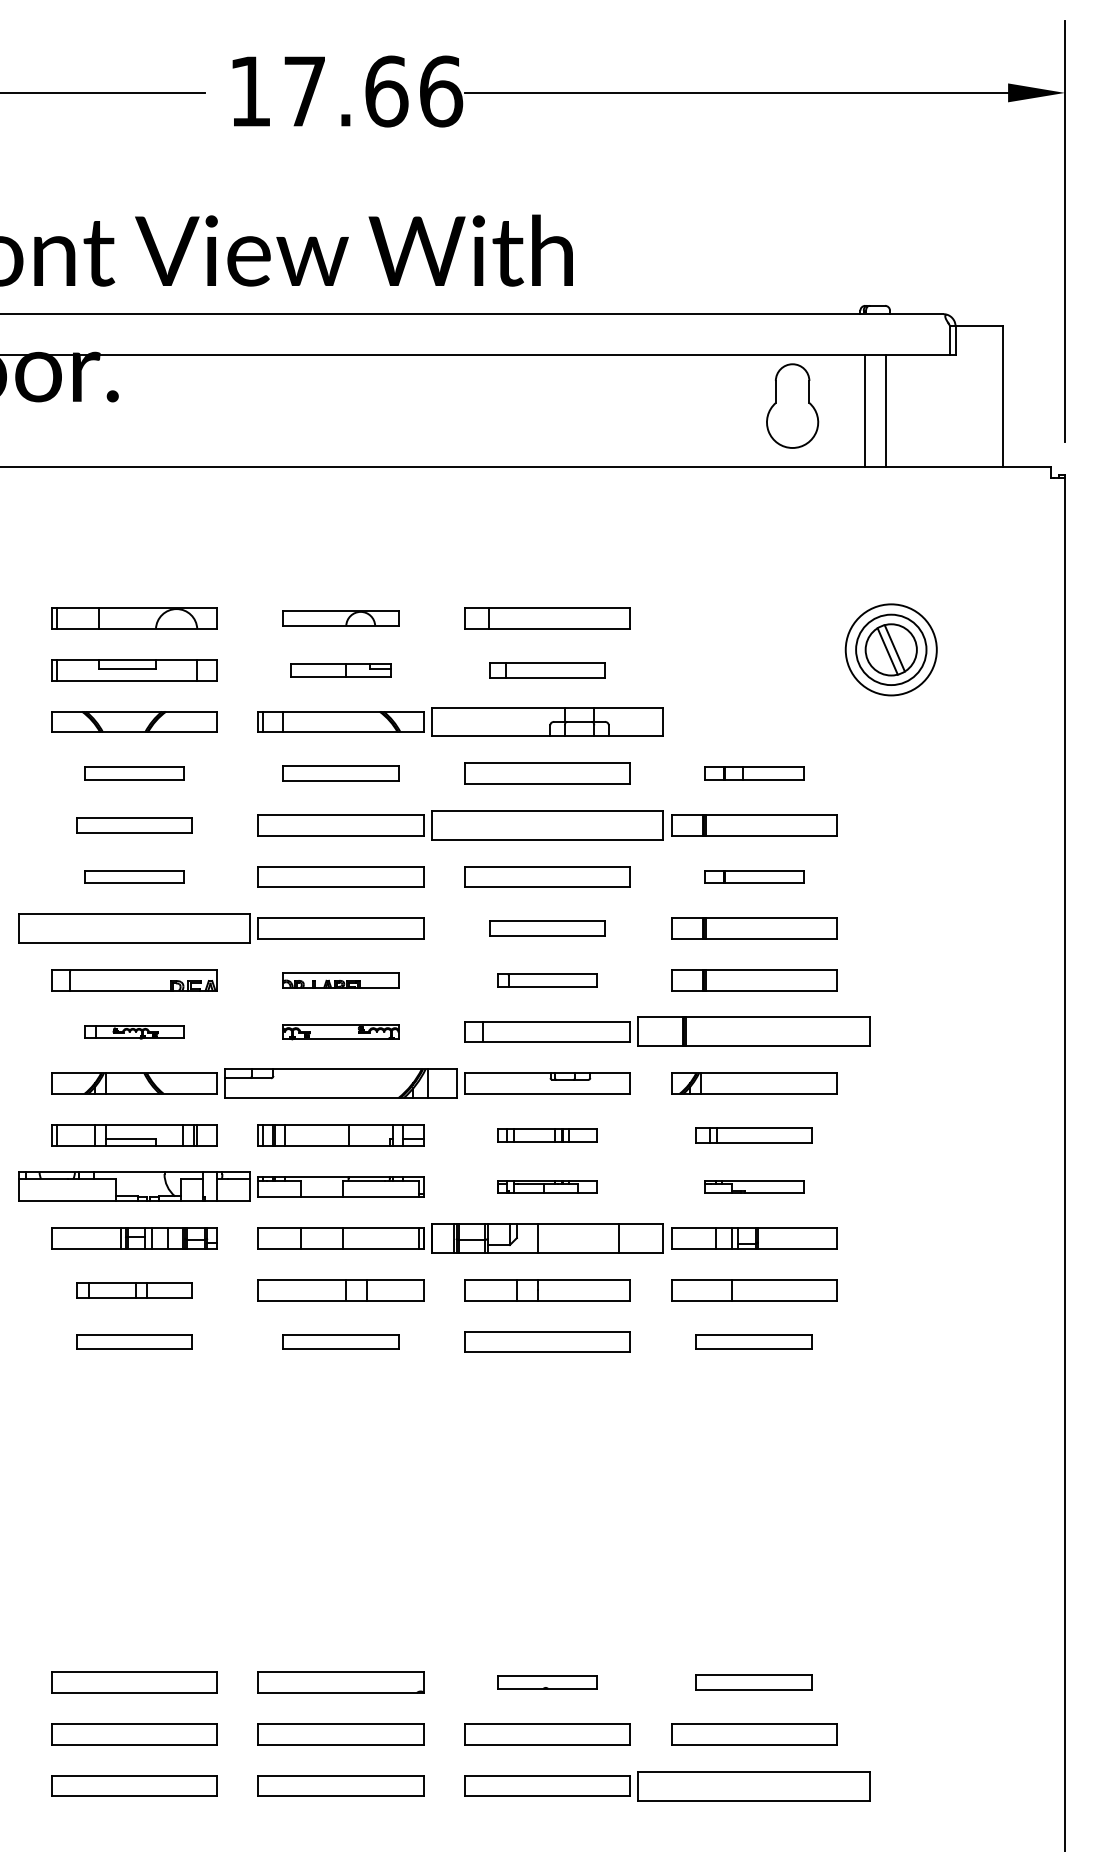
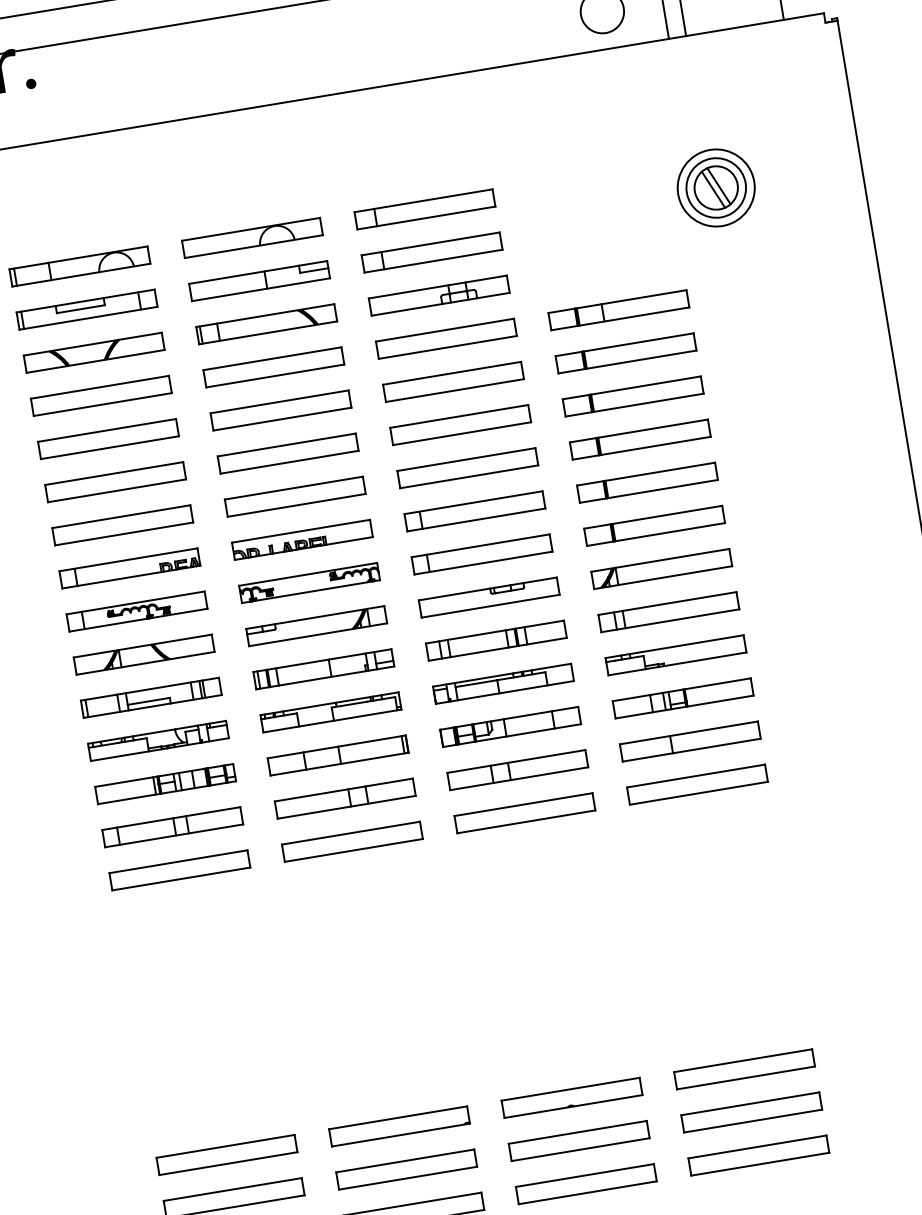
part: (340, 618) -> (252, 237), size x1.43
part: (340, 670) -> (259, 281), size x1.67
part: (547, 670) -> (432, 252), size x1.43
part: (547, 721) -> (439, 295), size x0.71
part: (134, 773) -> (101, 395), size x1.67
part: (340, 773) -> (273, 367), size x1.43
part: (754, 773) -> (619, 310), size x1.67
part: (134, 825) -> (108, 439), size x1.43
part: (547, 825) -> (453, 382), size x0.71
part: (134, 876) -> (115, 481), size x1.67
part: (754, 876) -> (633, 396), size x1.67
part: (134, 928) -> (122, 525), size x0.71
part: (547, 928) -> (467, 468), size x1.43
part: (340, 980) -> (302, 540), size x1.43
part: (547, 980) -> (474, 511), size x1.67
part: (754, 1031) -> (654, 525), size x0.71
part: (134, 1032) -> (137, 612), size x1.67
part: (340, 1032) -> (309, 583), size x1.43
part: (340, 1083) -> (316, 626), size x0.71
part: (547, 1135) -> (496, 640), size x1.67
part: (754, 1135) -> (669, 612), size x1.43
part: (134, 1186) -> (158, 740), size x0.71
part: (547, 1186) -> (503, 683), size x1.67
part: (754, 1186) -> (676, 654), size x1.67
part: (547, 1238) -> (510, 726), size x0.71
part: (134, 1290) -> (172, 827), size x1.43
part: (134, 1341) -> (179, 870), size x1.43
part: (340, 1341) -> (351, 841), size x1.43
part: (754, 1341) -> (697, 784), size x1.43
part: (547, 1682) -> (571, 1097), size x1.67
part: (754, 1682) -> (744, 1069), size x1.43
part: (754, 1785) -> (758, 1155), size x0.71

